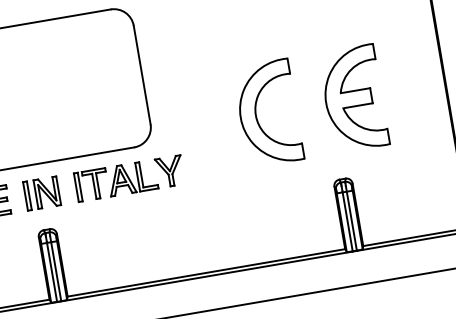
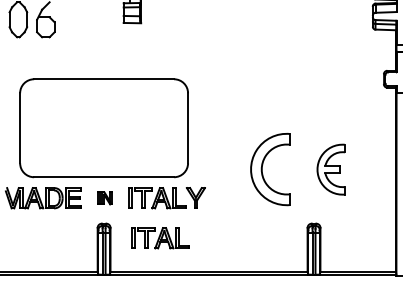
part: (352, 98) -> (330, 169), size x0.7
part: (41, 194) -> (104, 198), size x0.6
part: (129, 236) -> (160, 238), added

